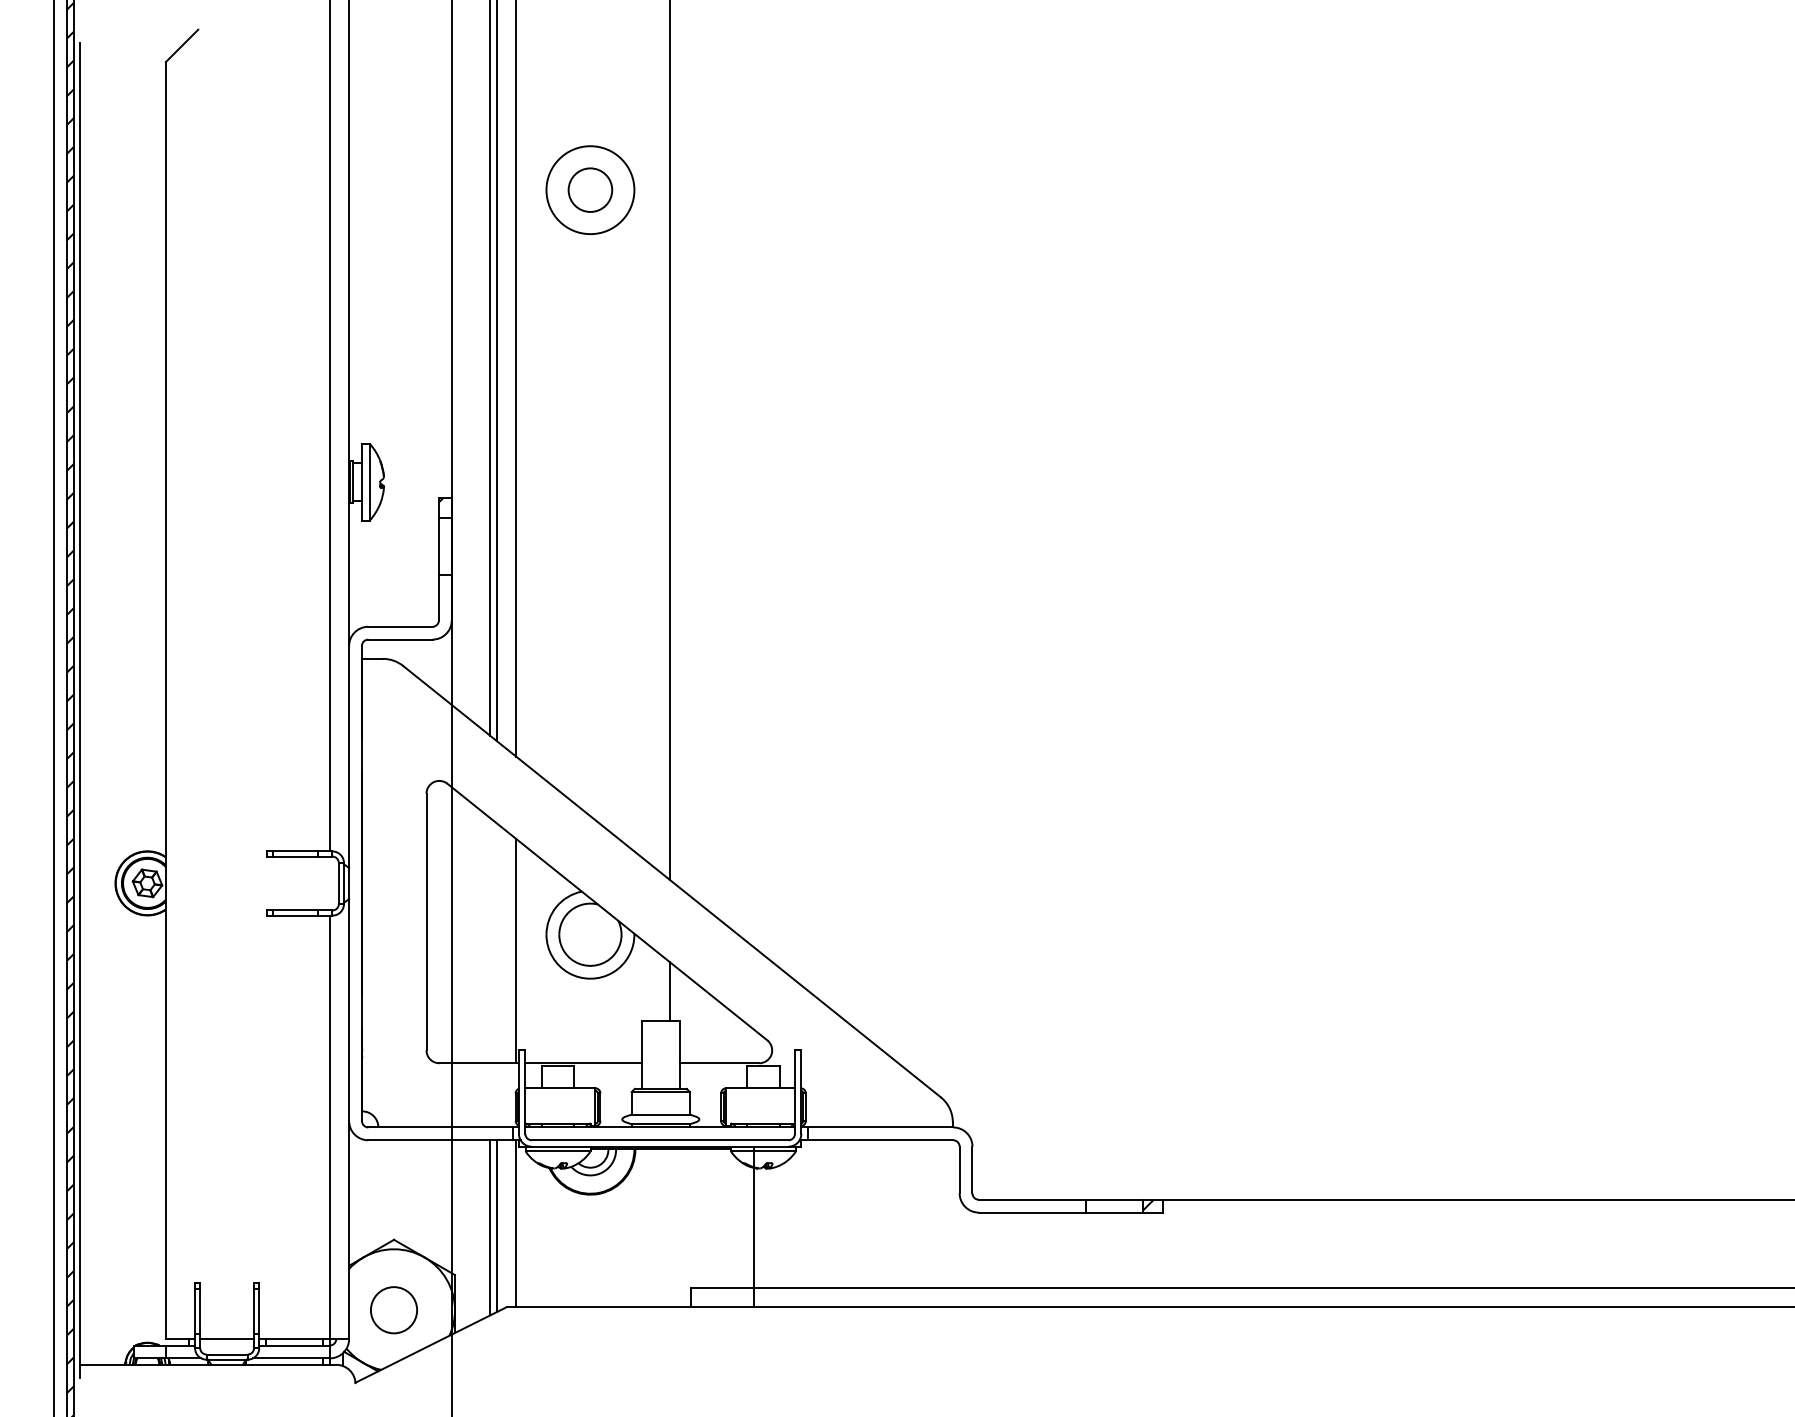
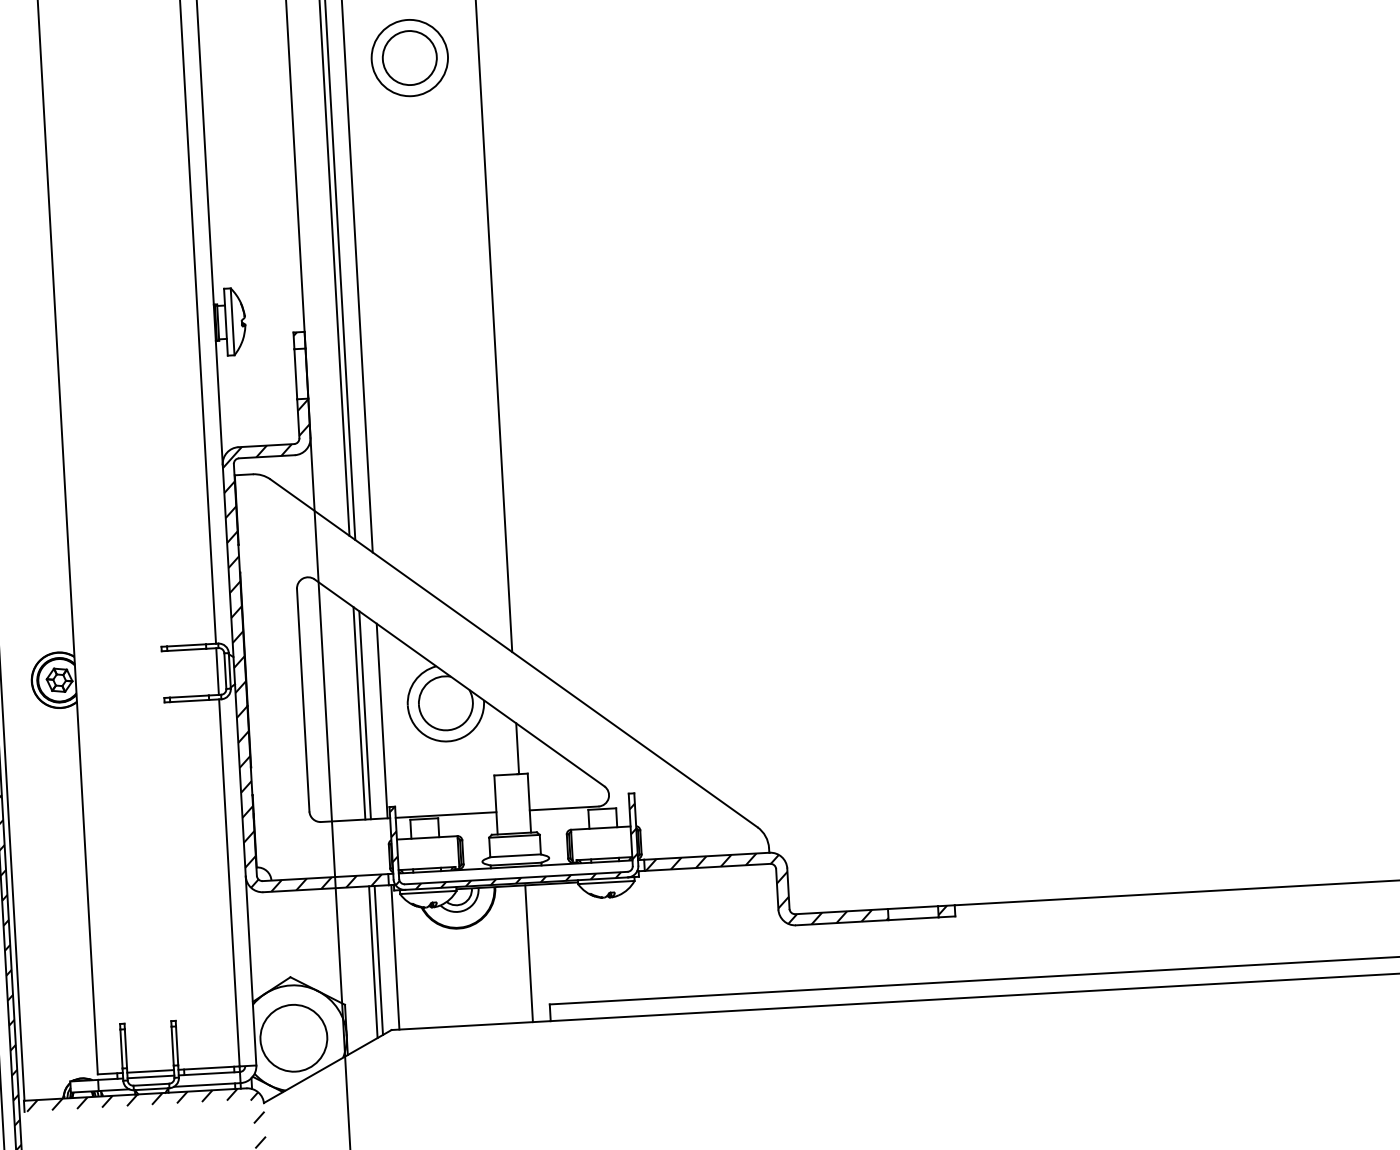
circle: (590, 190) -> (409, 58), size x1.43
hatch: (427, 858) -> (301, 645), added
line: (329, 883) -> (217, 671), added
line: (490, 940) -> (359, 713), added
line: (496, 943) -> (364, 715), added
hatch: (659, 1098) -> (513, 841), added
hatch: (947, 1169) -> (766, 889), added
line: (754, 1228) -> (529, 954), moved
circle: (393, 1309) -> (293, 1037), size x1.67
line: (227, 1345) -> (151, 1076), added
hatch: (218, 1384) -> (145, 1111), added

